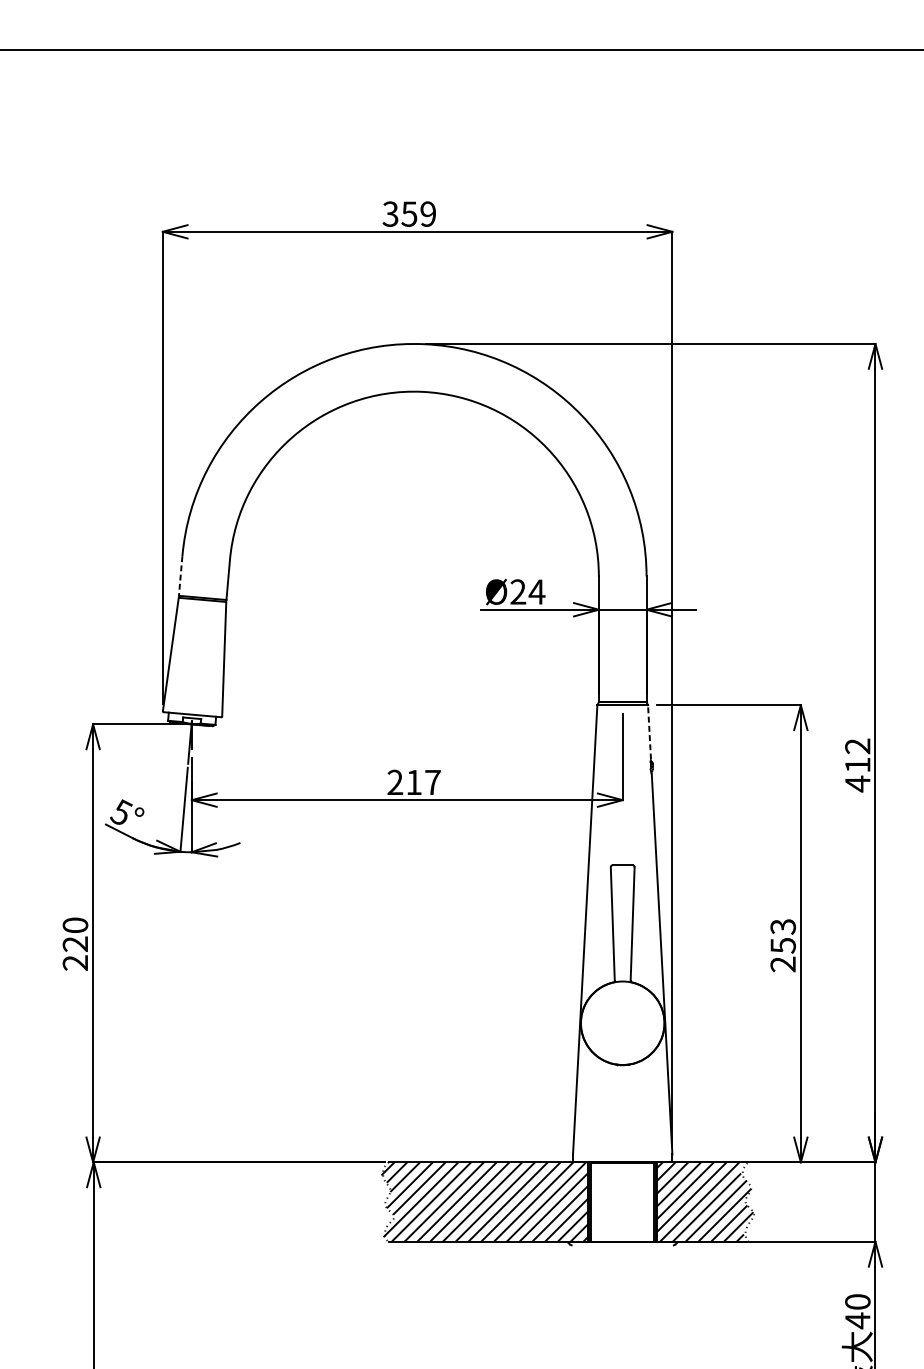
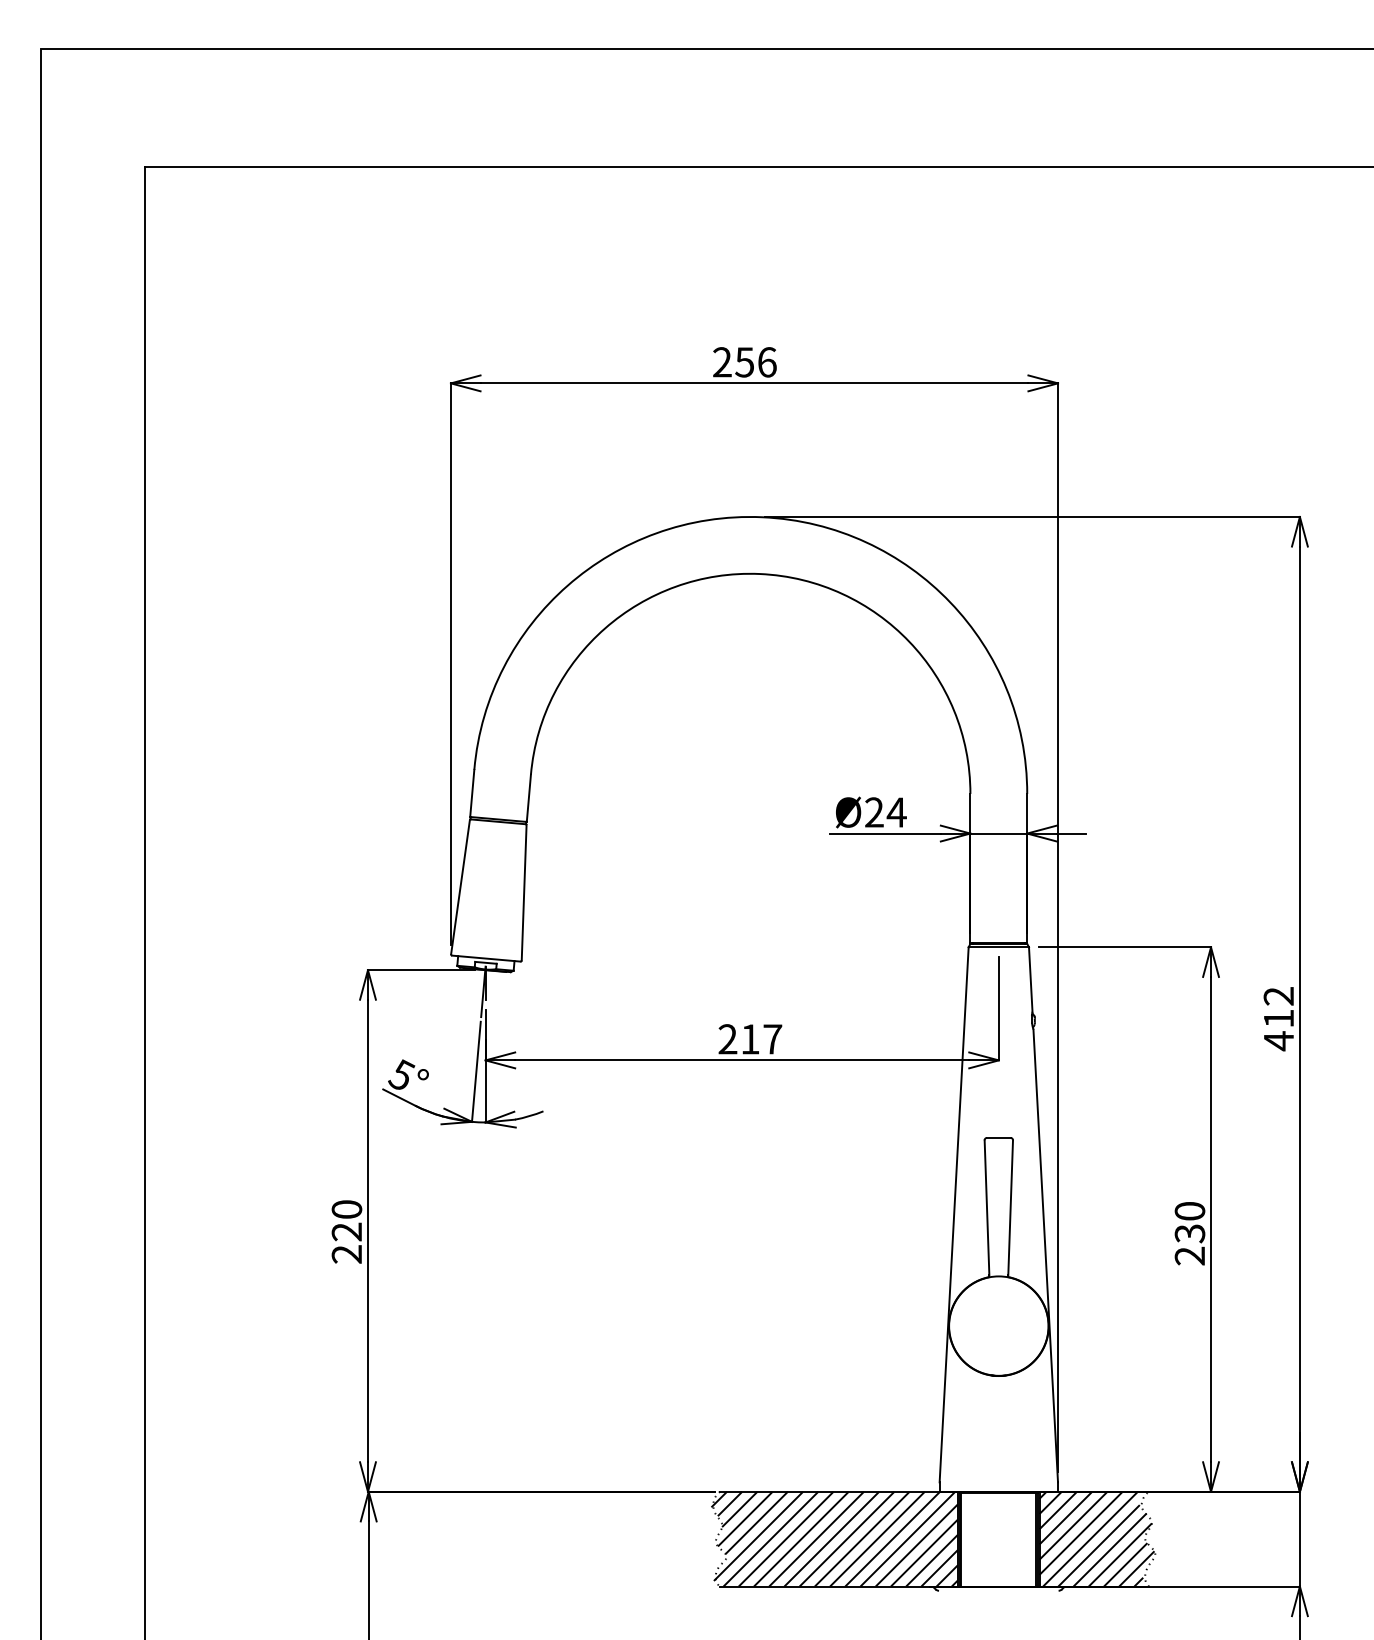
text: (409, 214) -> (744, 362), 359 -> 256
line: (180, 576) -> (472, 793), dashed -> solid
line: (649, 732) -> (1030, 979), dashed -> solid
text: (782, 936) -> (1189, 1222), 253 -> 230

